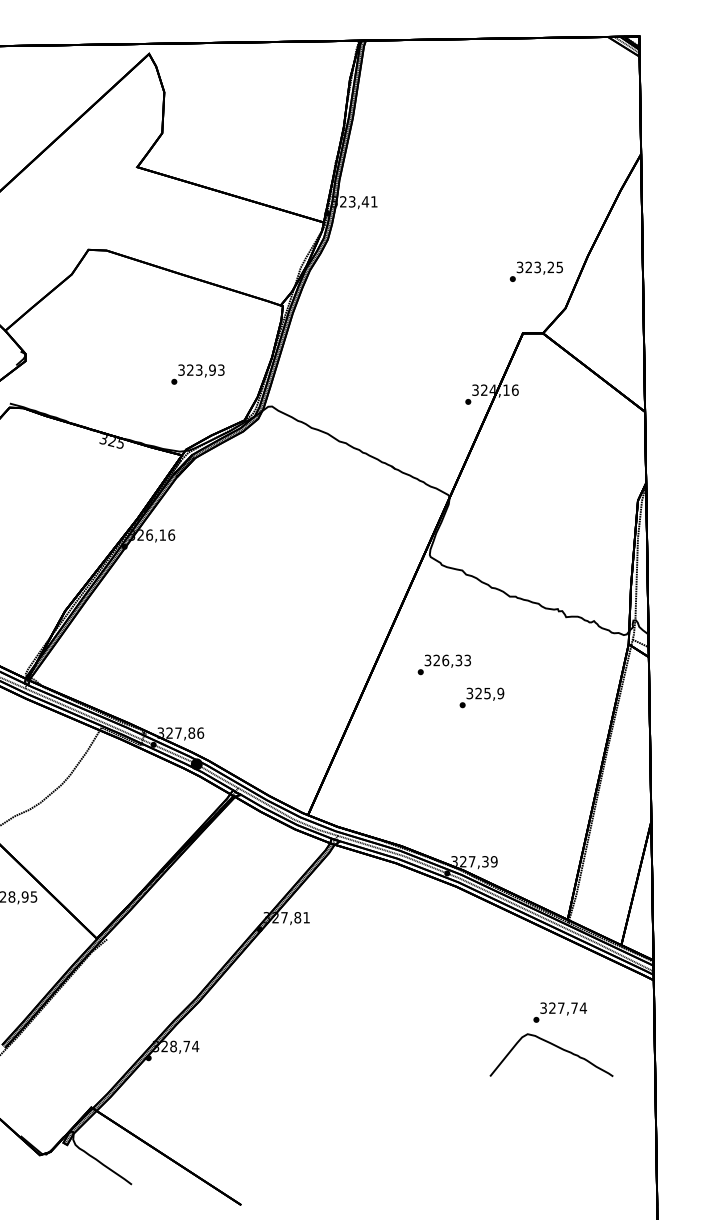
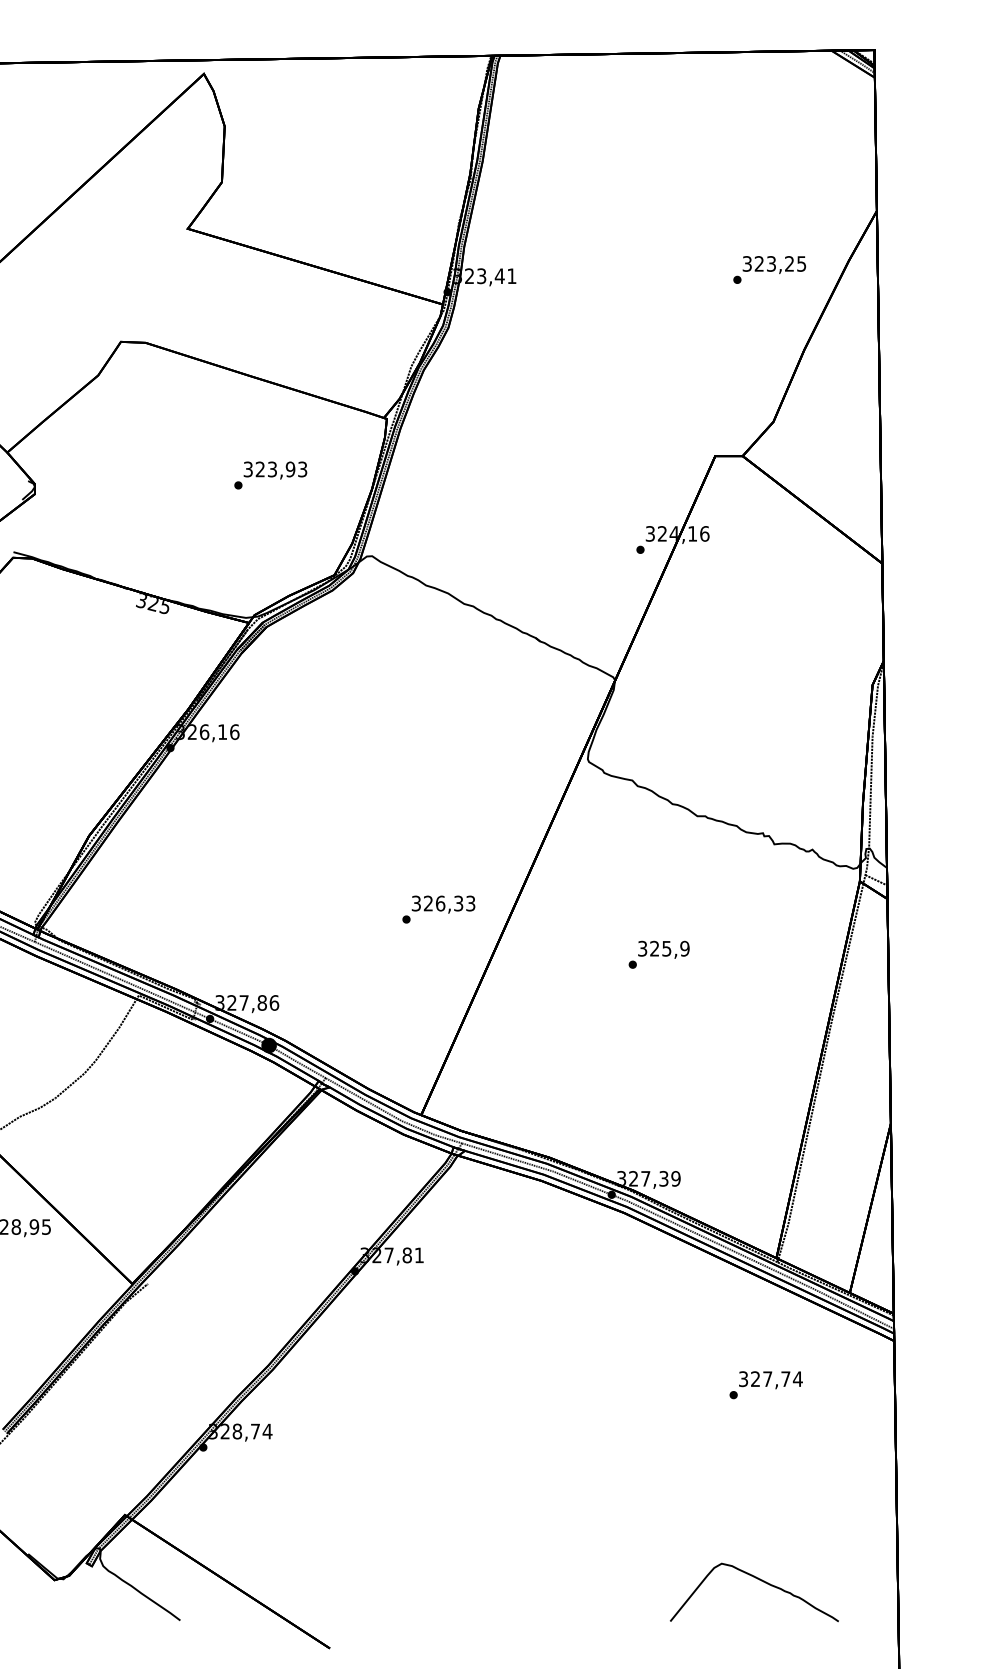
text: (536, 271) -> (769, 269), moved
text: (197, 374) -> (270, 475), moved
text: (444, 664) -> (438, 909), moved
curve: (555, 1046) -> (759, 1580), moved

